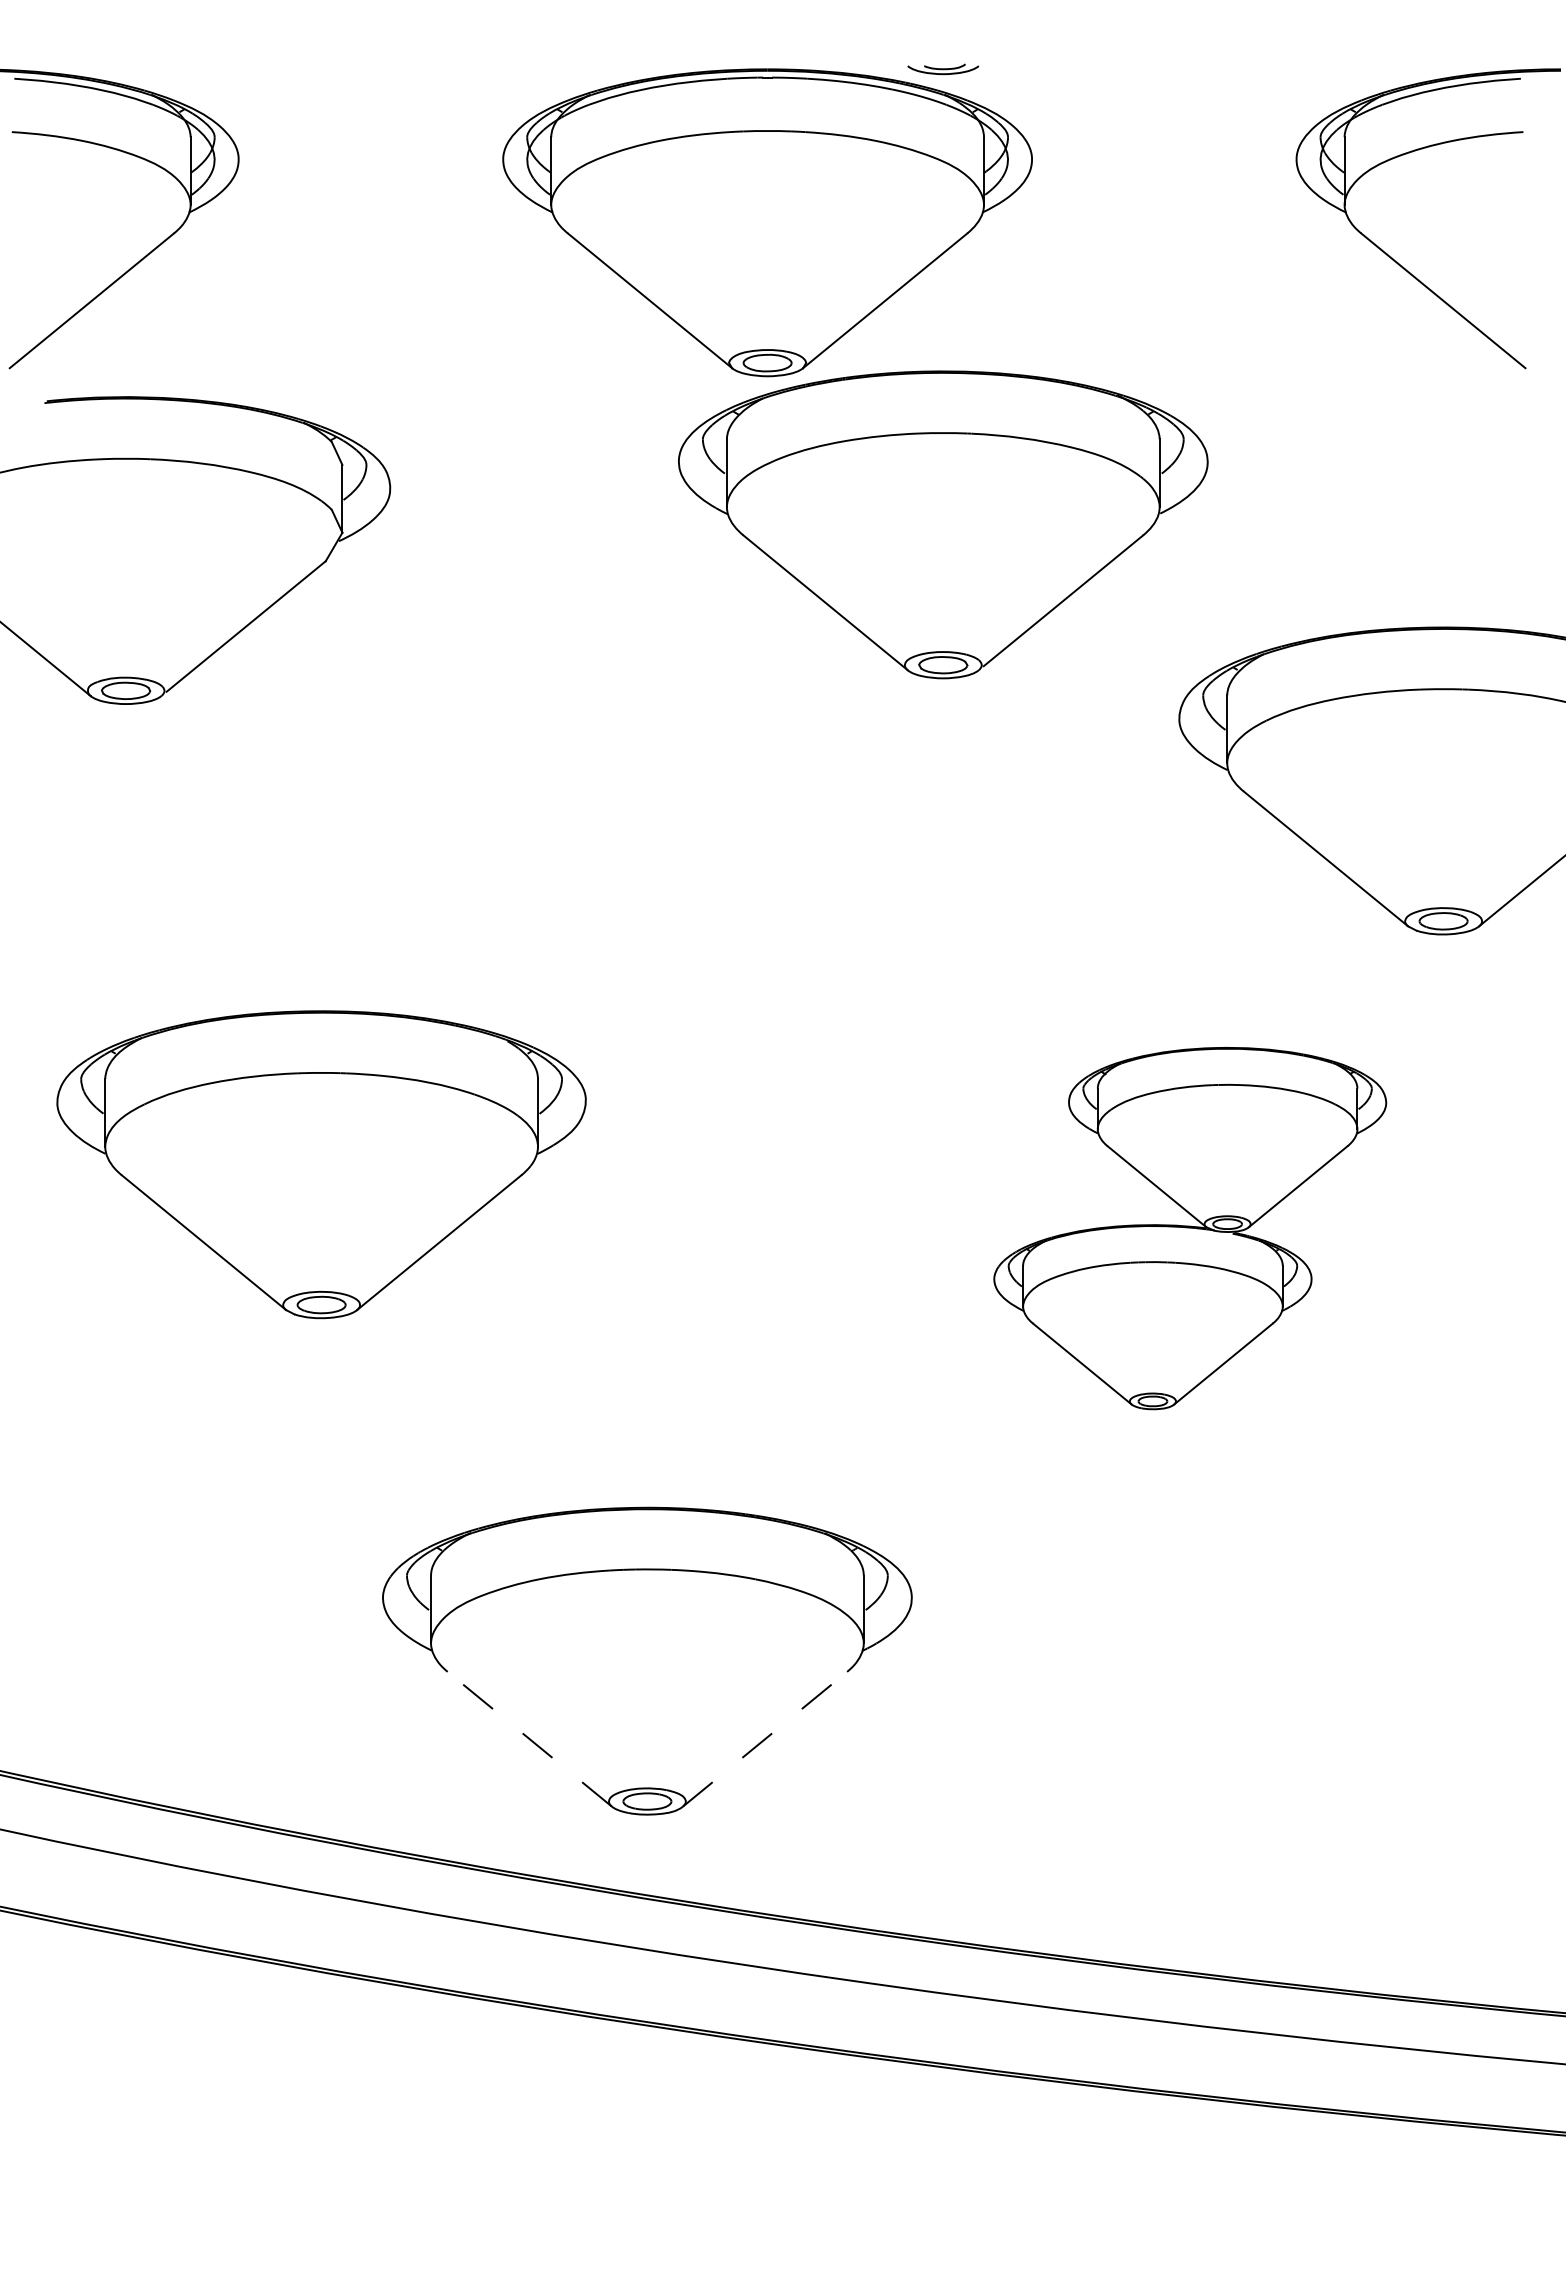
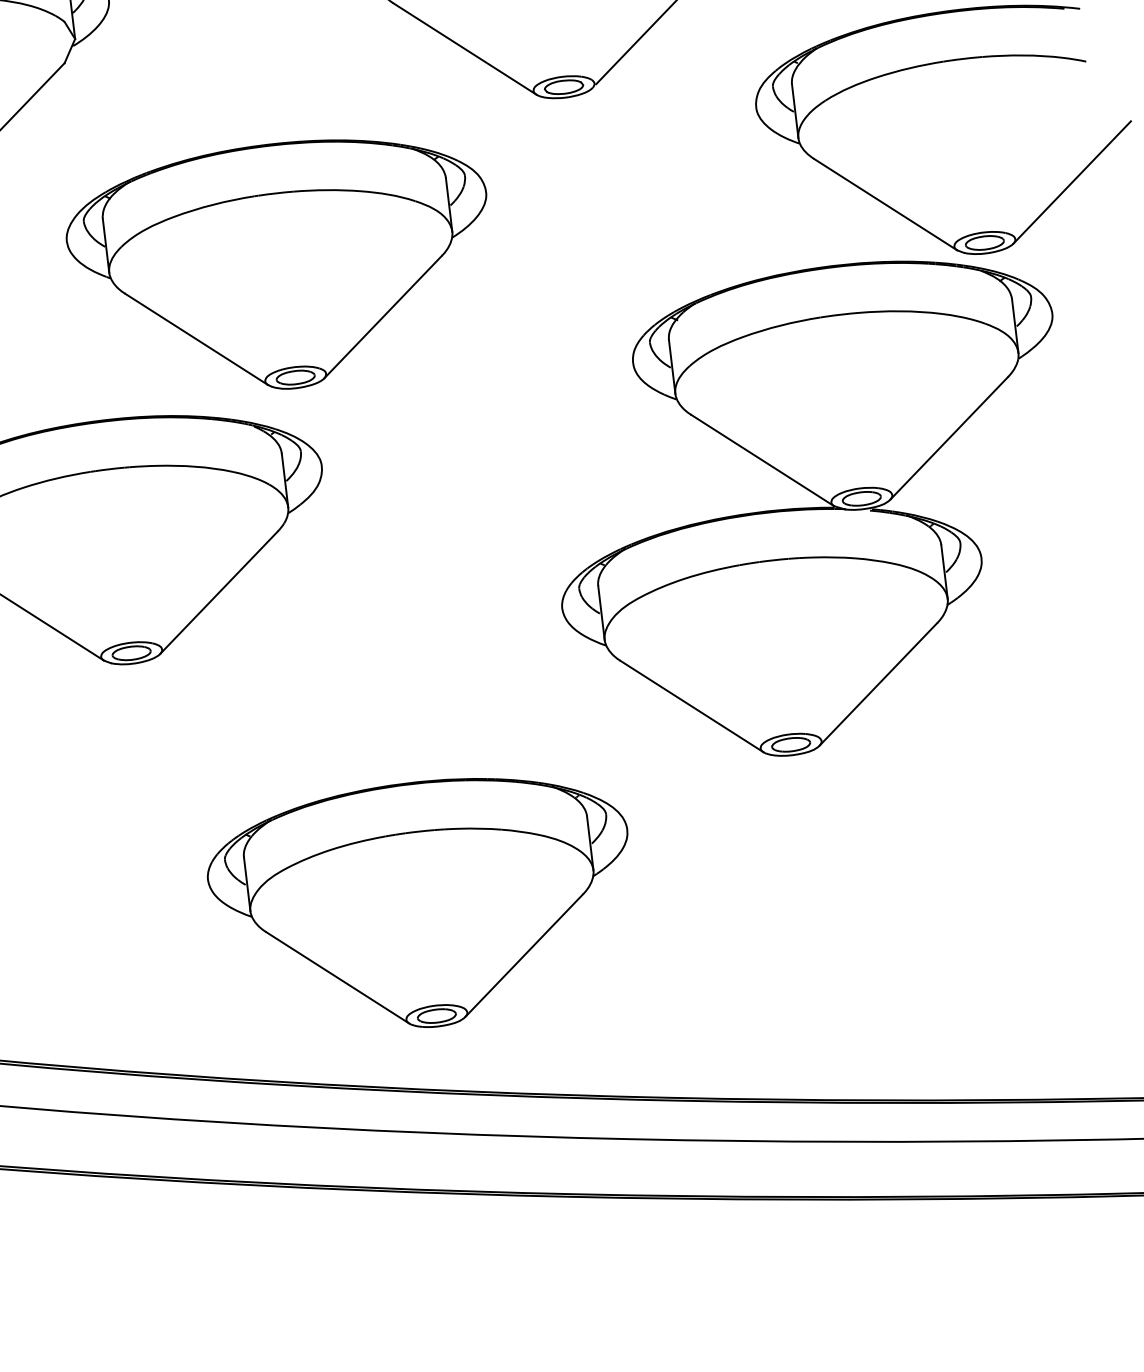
part: (566, 845) -> (282, 265), added
part: (1189, 1228) -> (812, 510), size x1.67
line: (529, 1738) -> (337, 977), dashed -> solid
line: (765, 1738) -> (524, 954), dashed -> solid

